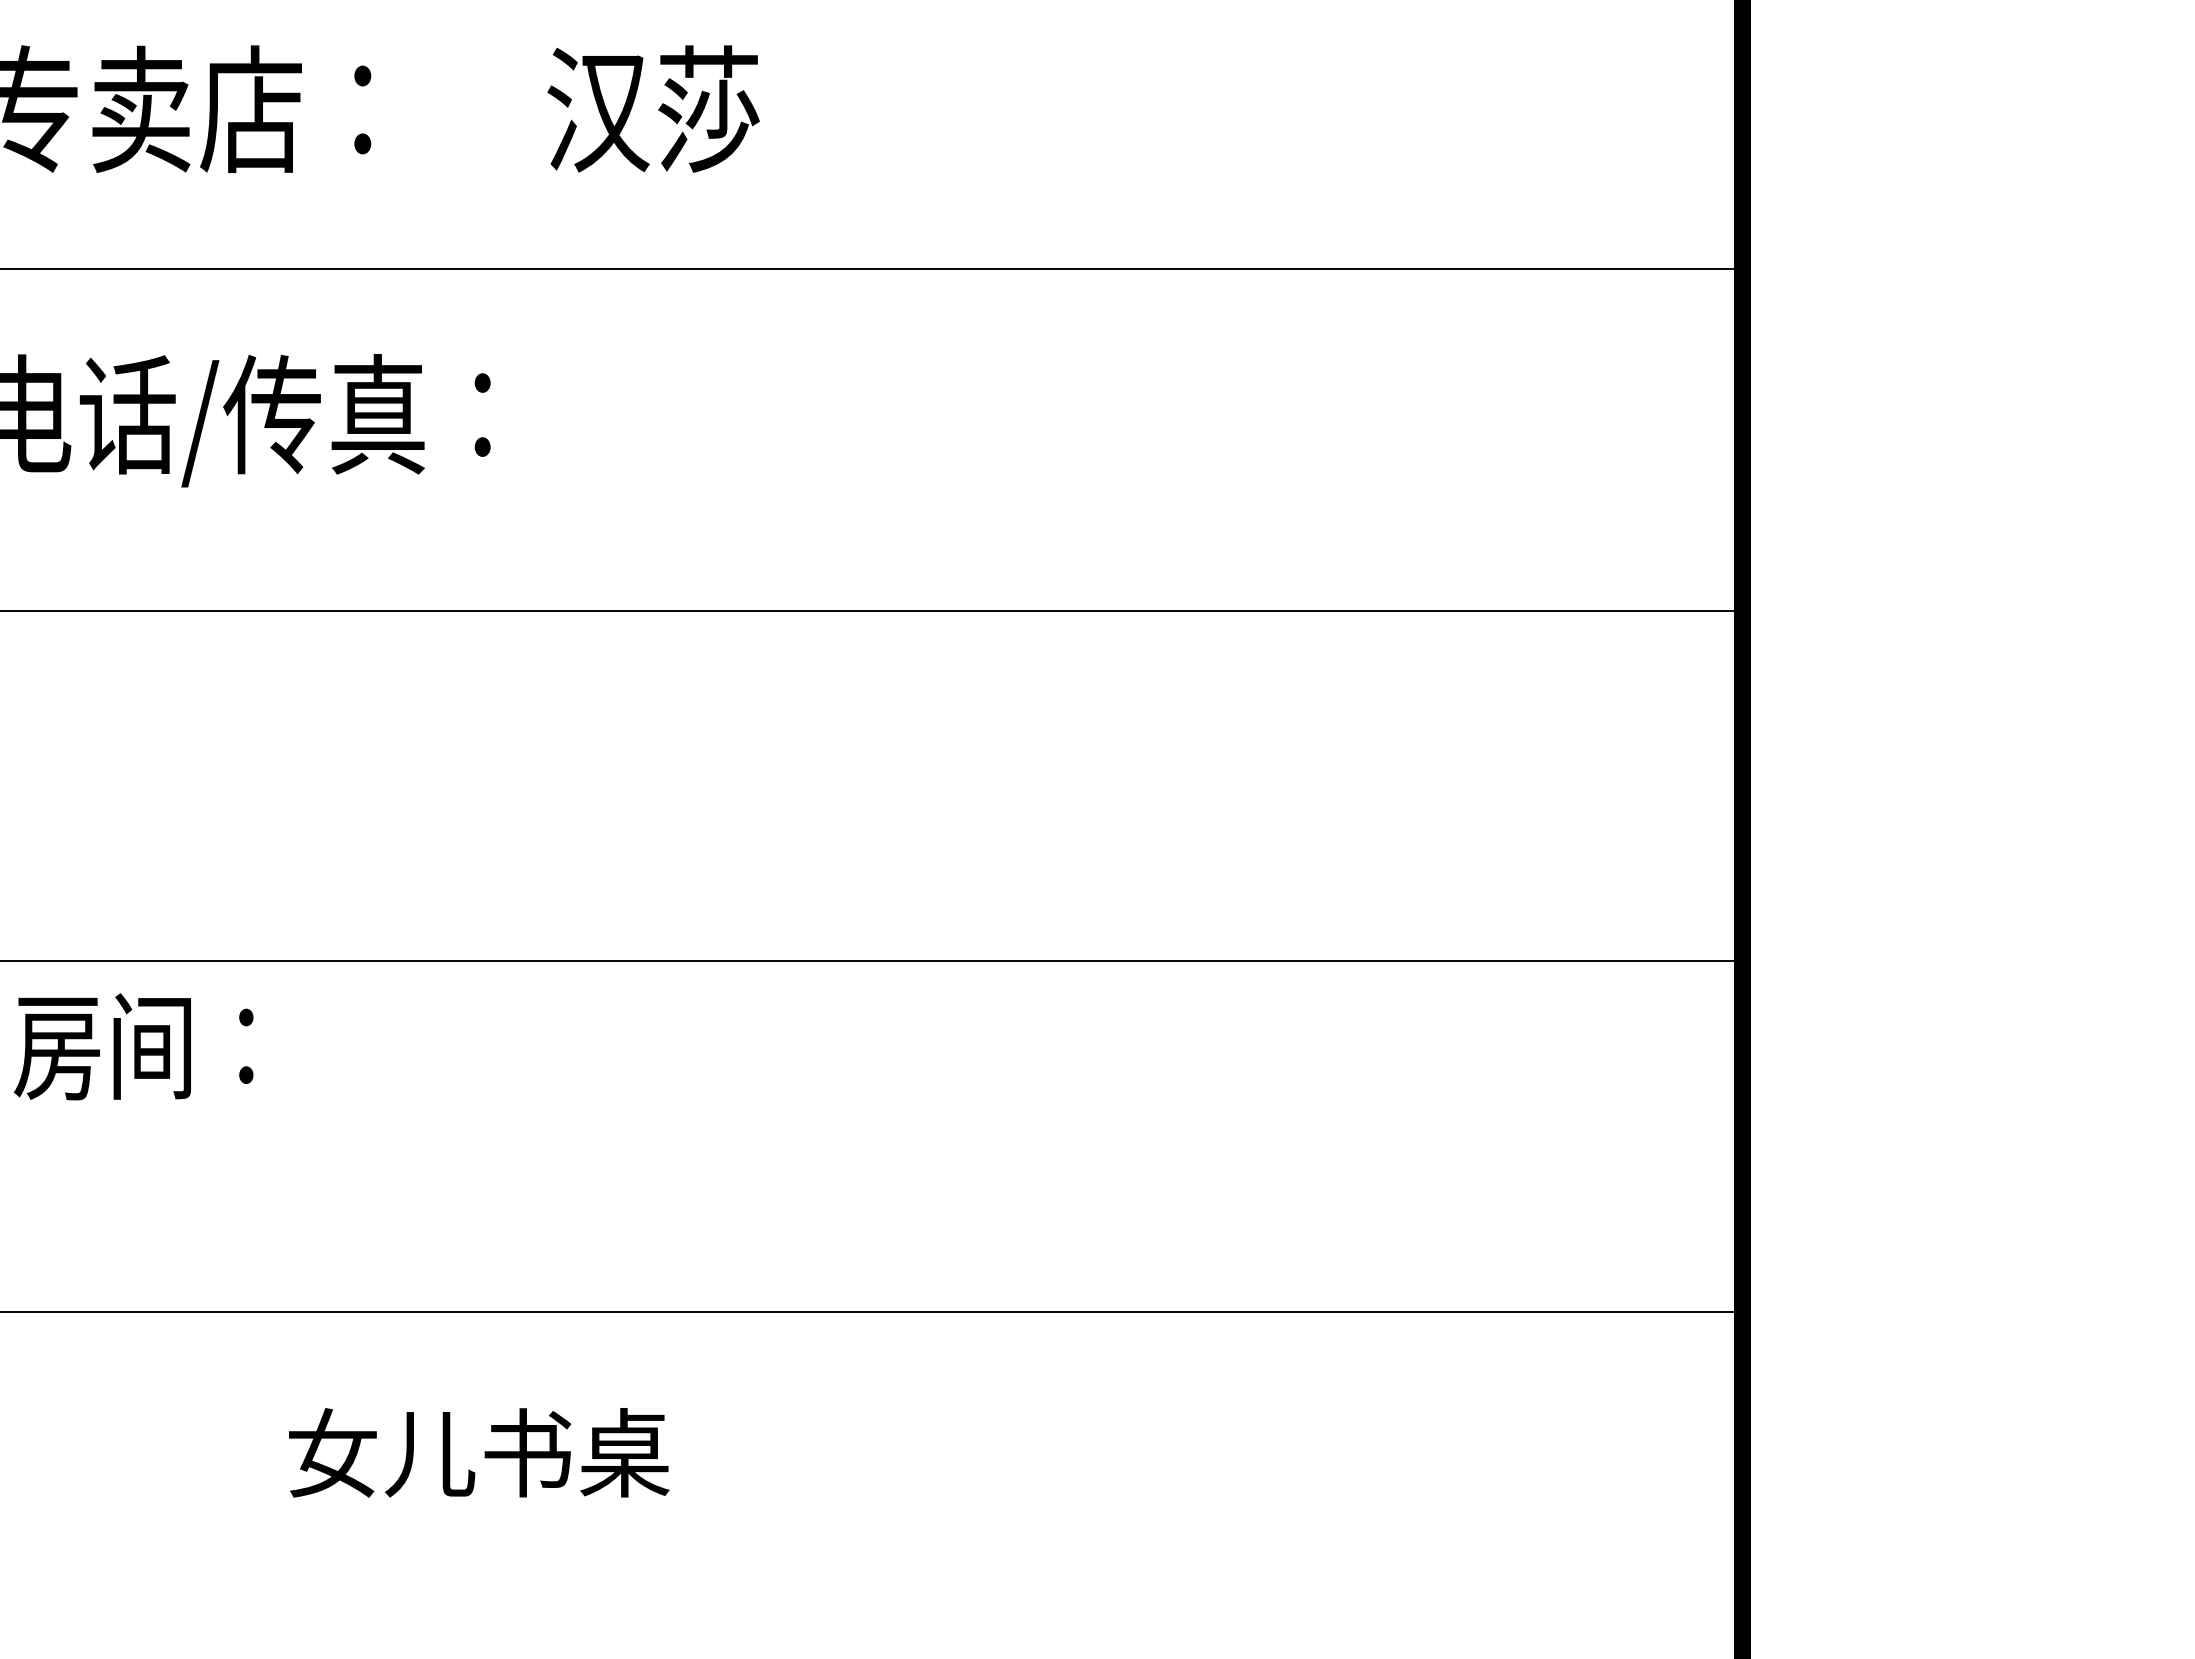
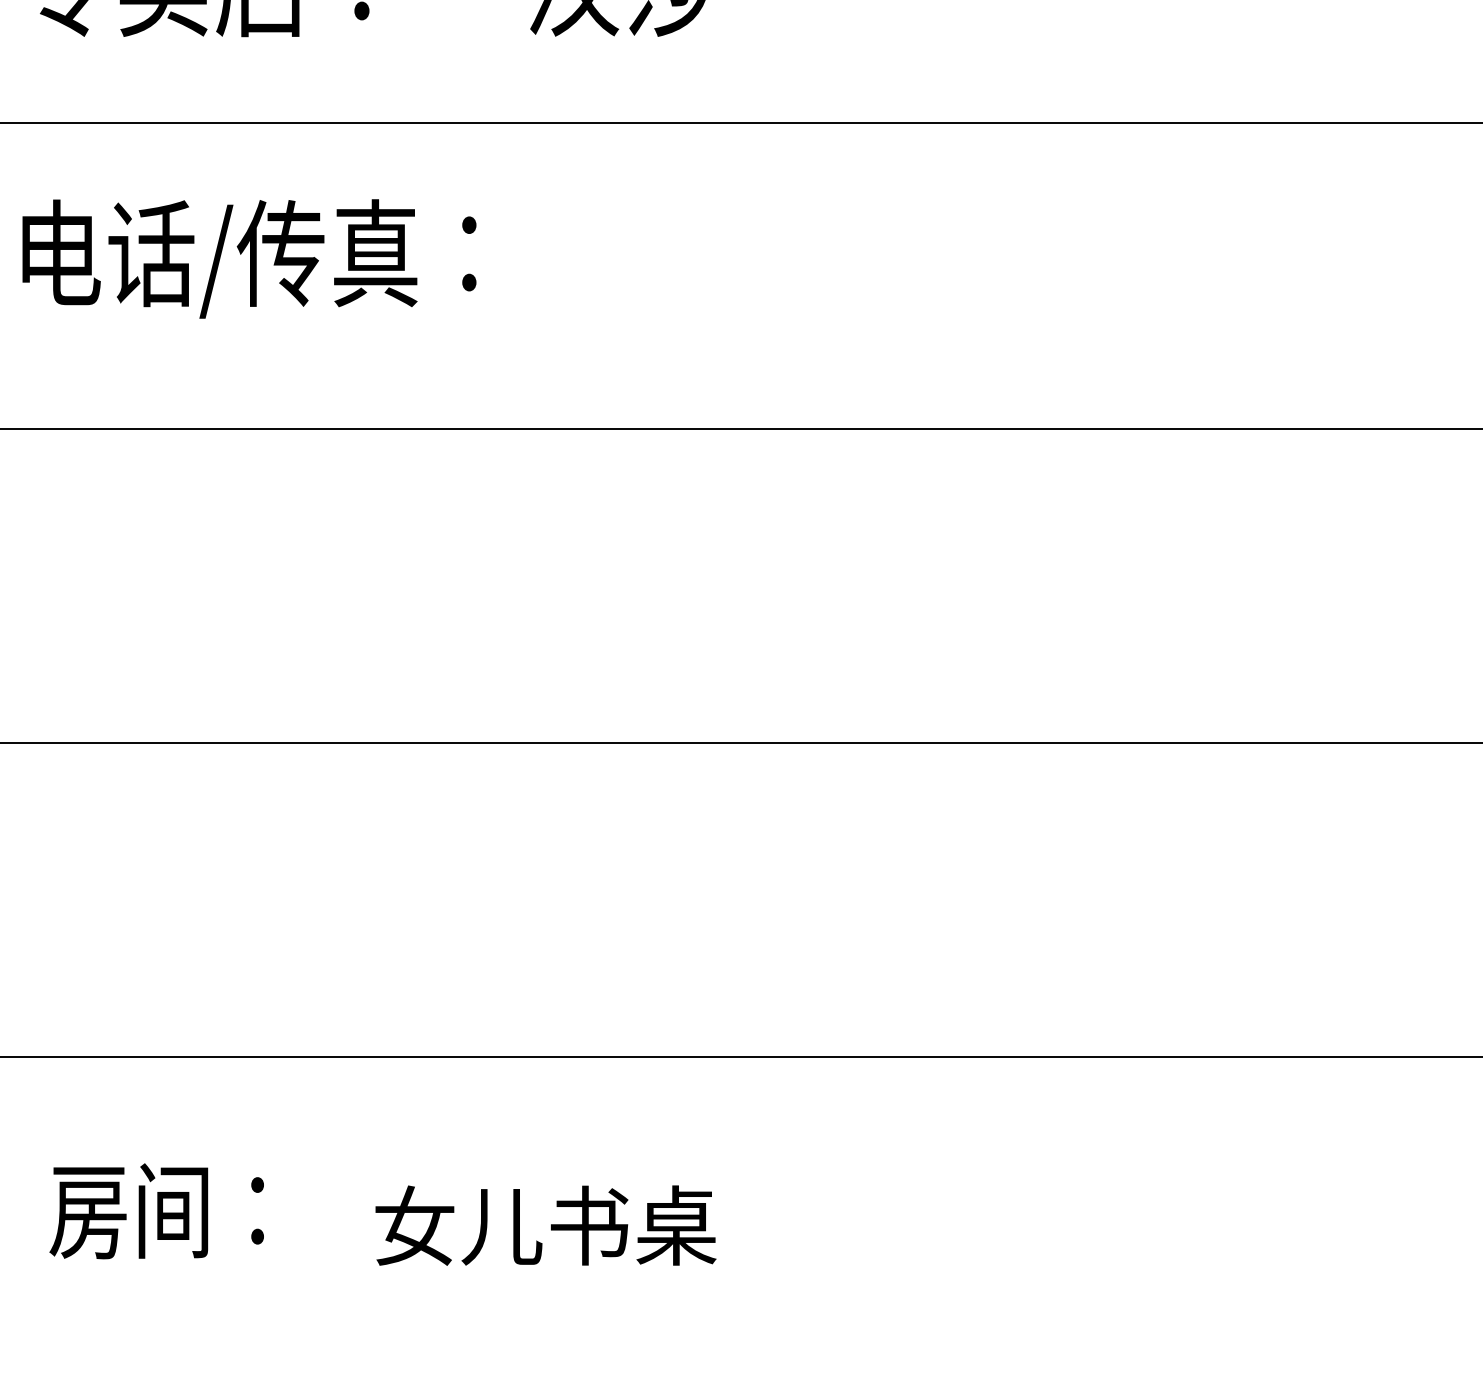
text: (133, 1046) -> (156, 1211), moved
text: (479, 1452) -> (546, 1225), moved

